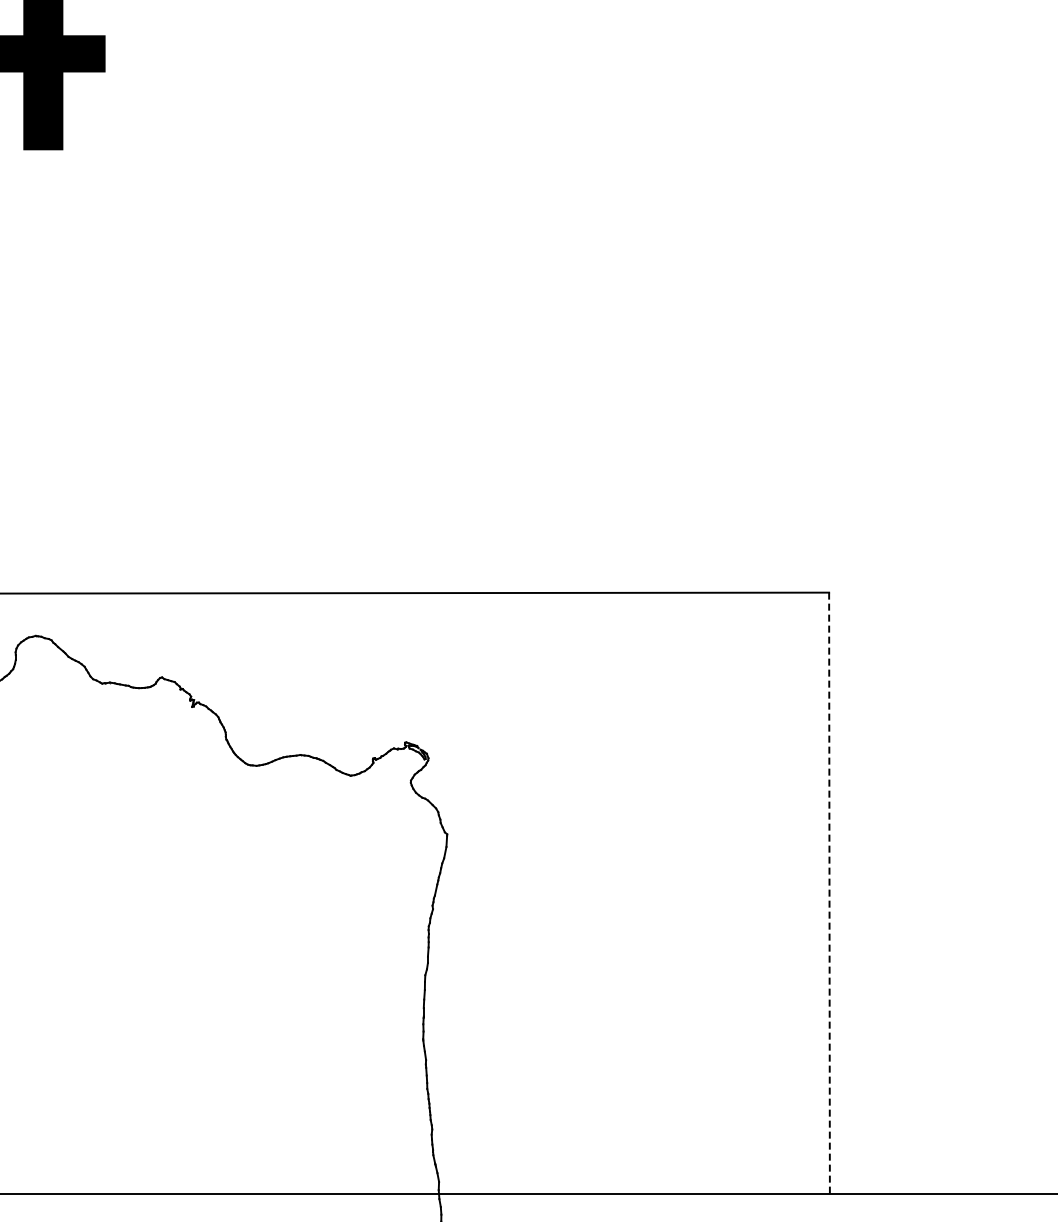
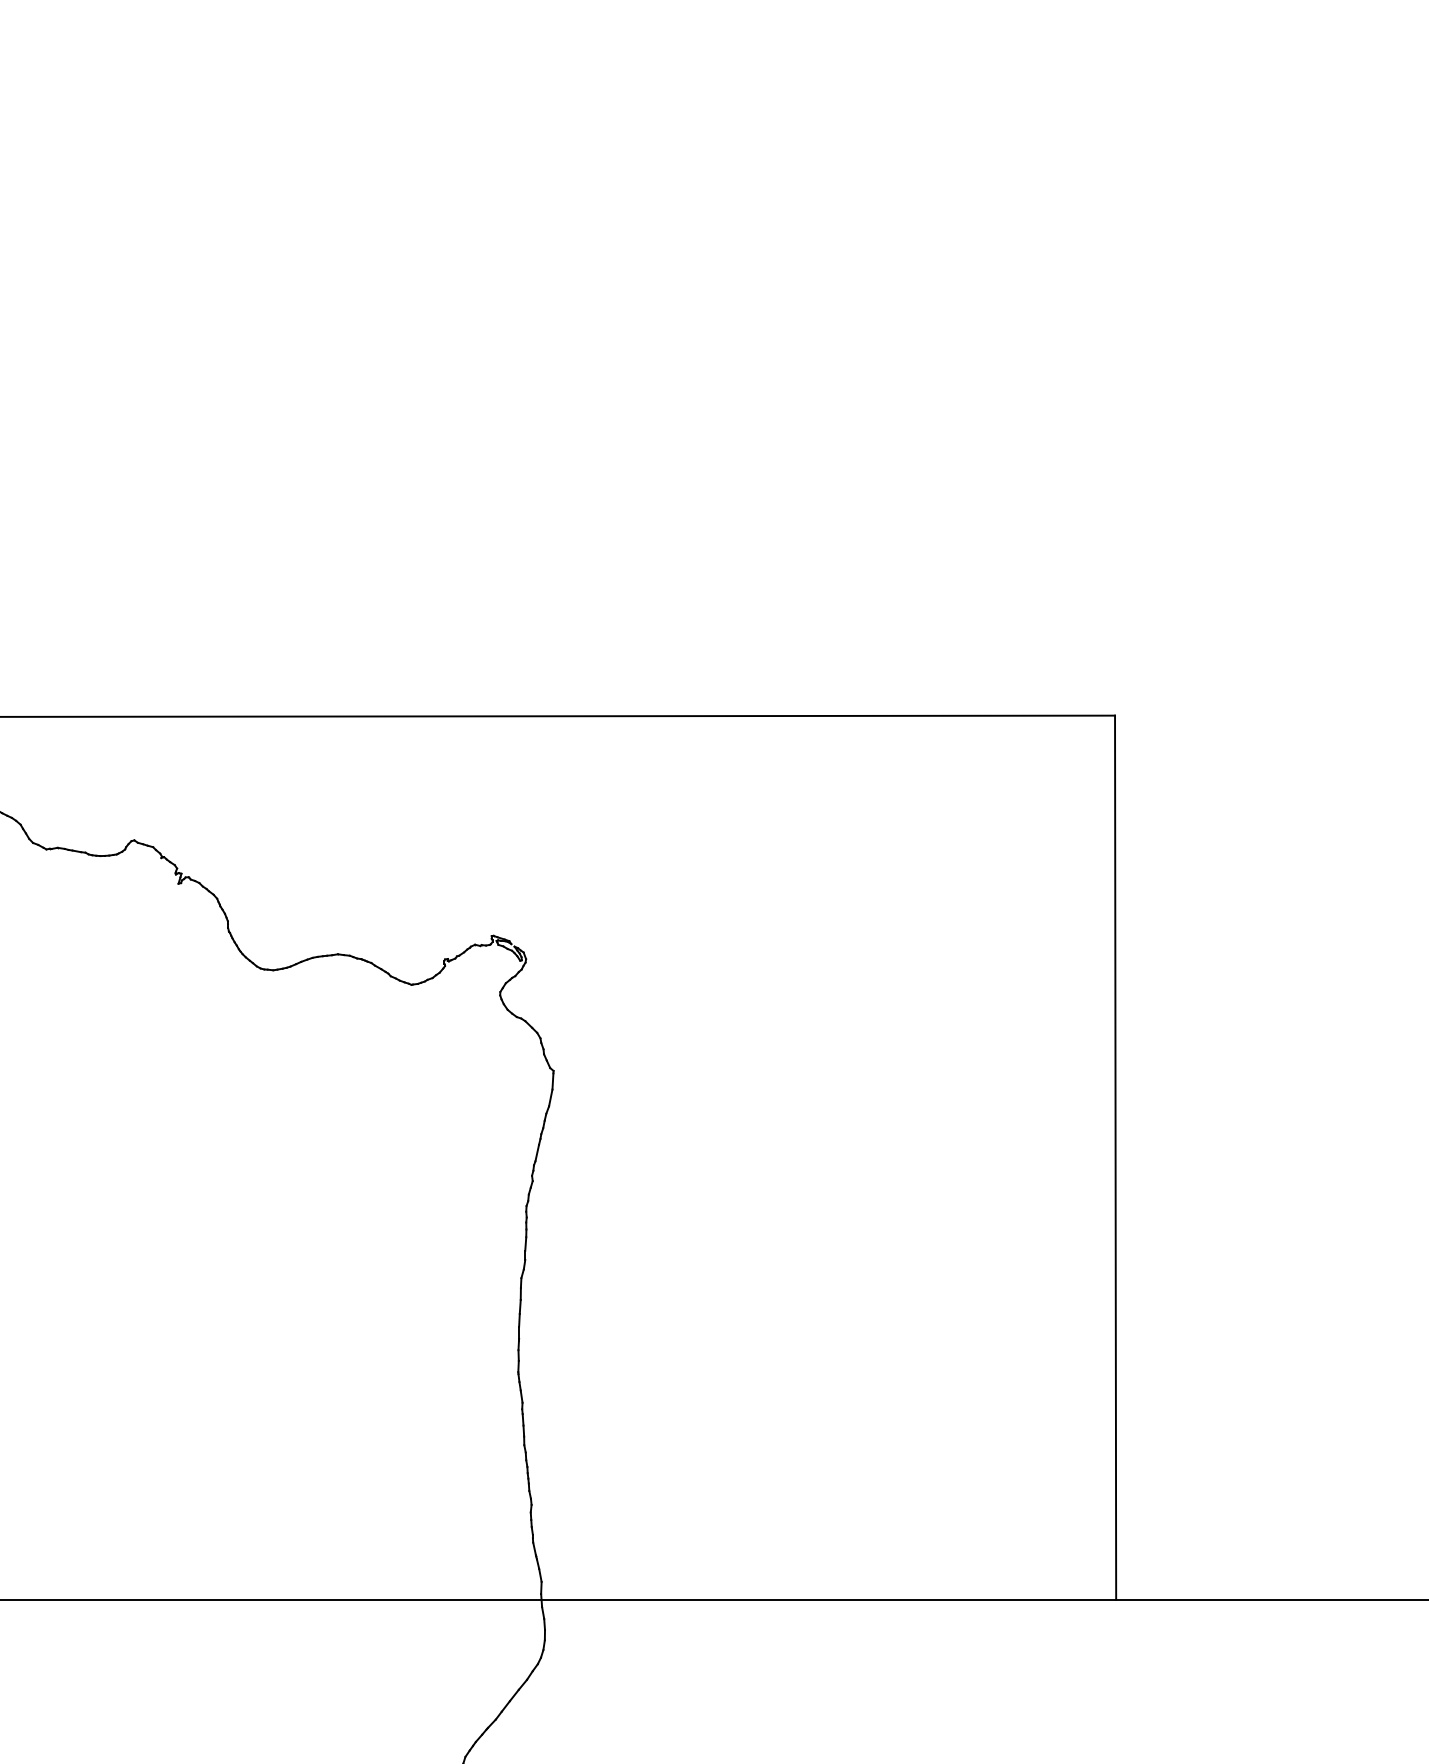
line: (829, 893) -> (1115, 1157), dashed -> solid

